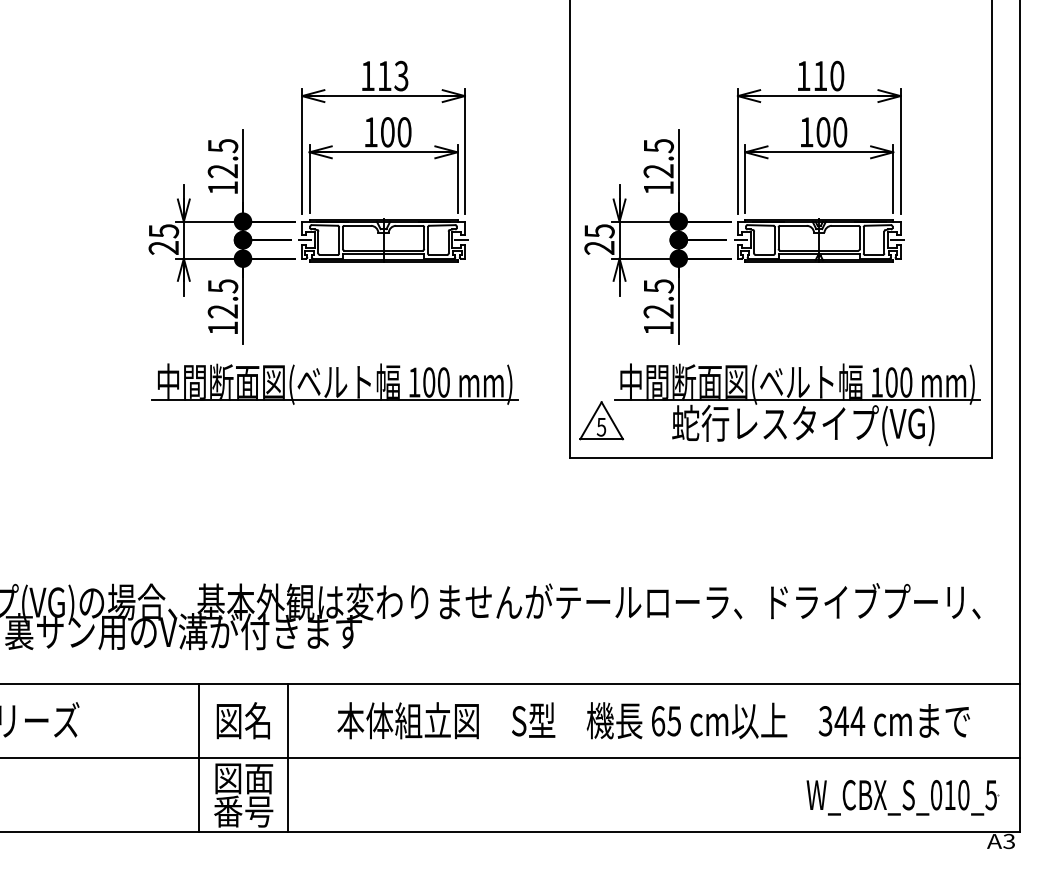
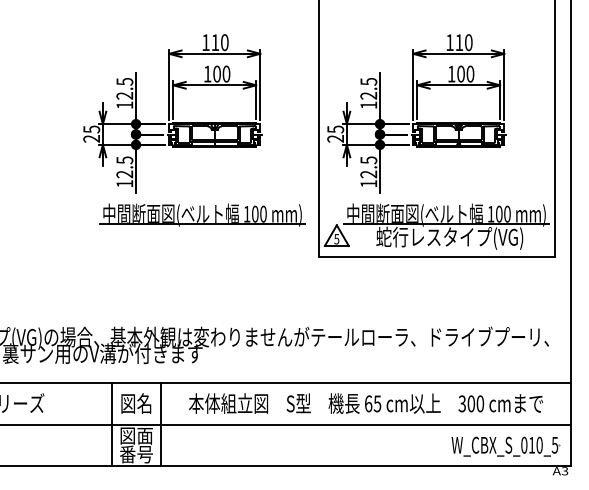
text: (400, 75) -> (224, 42), 113 -> 110
part: (334, 383) -> (202, 214), moved
text: (849, 720) -> (475, 403), 344 -> 300

